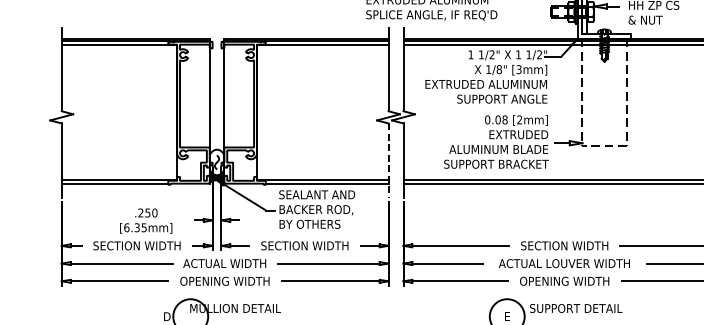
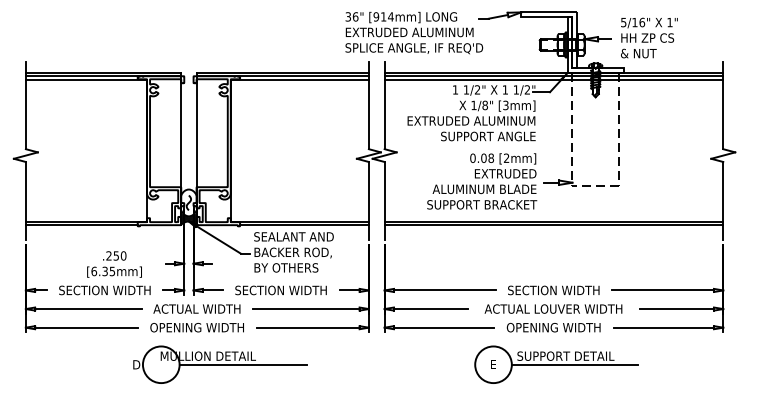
line: (388, 161) -> (368, 201), dashed -> solid
line: (268, 316) -> (242, 364), added
line: (584, 316) -> (574, 364), added

